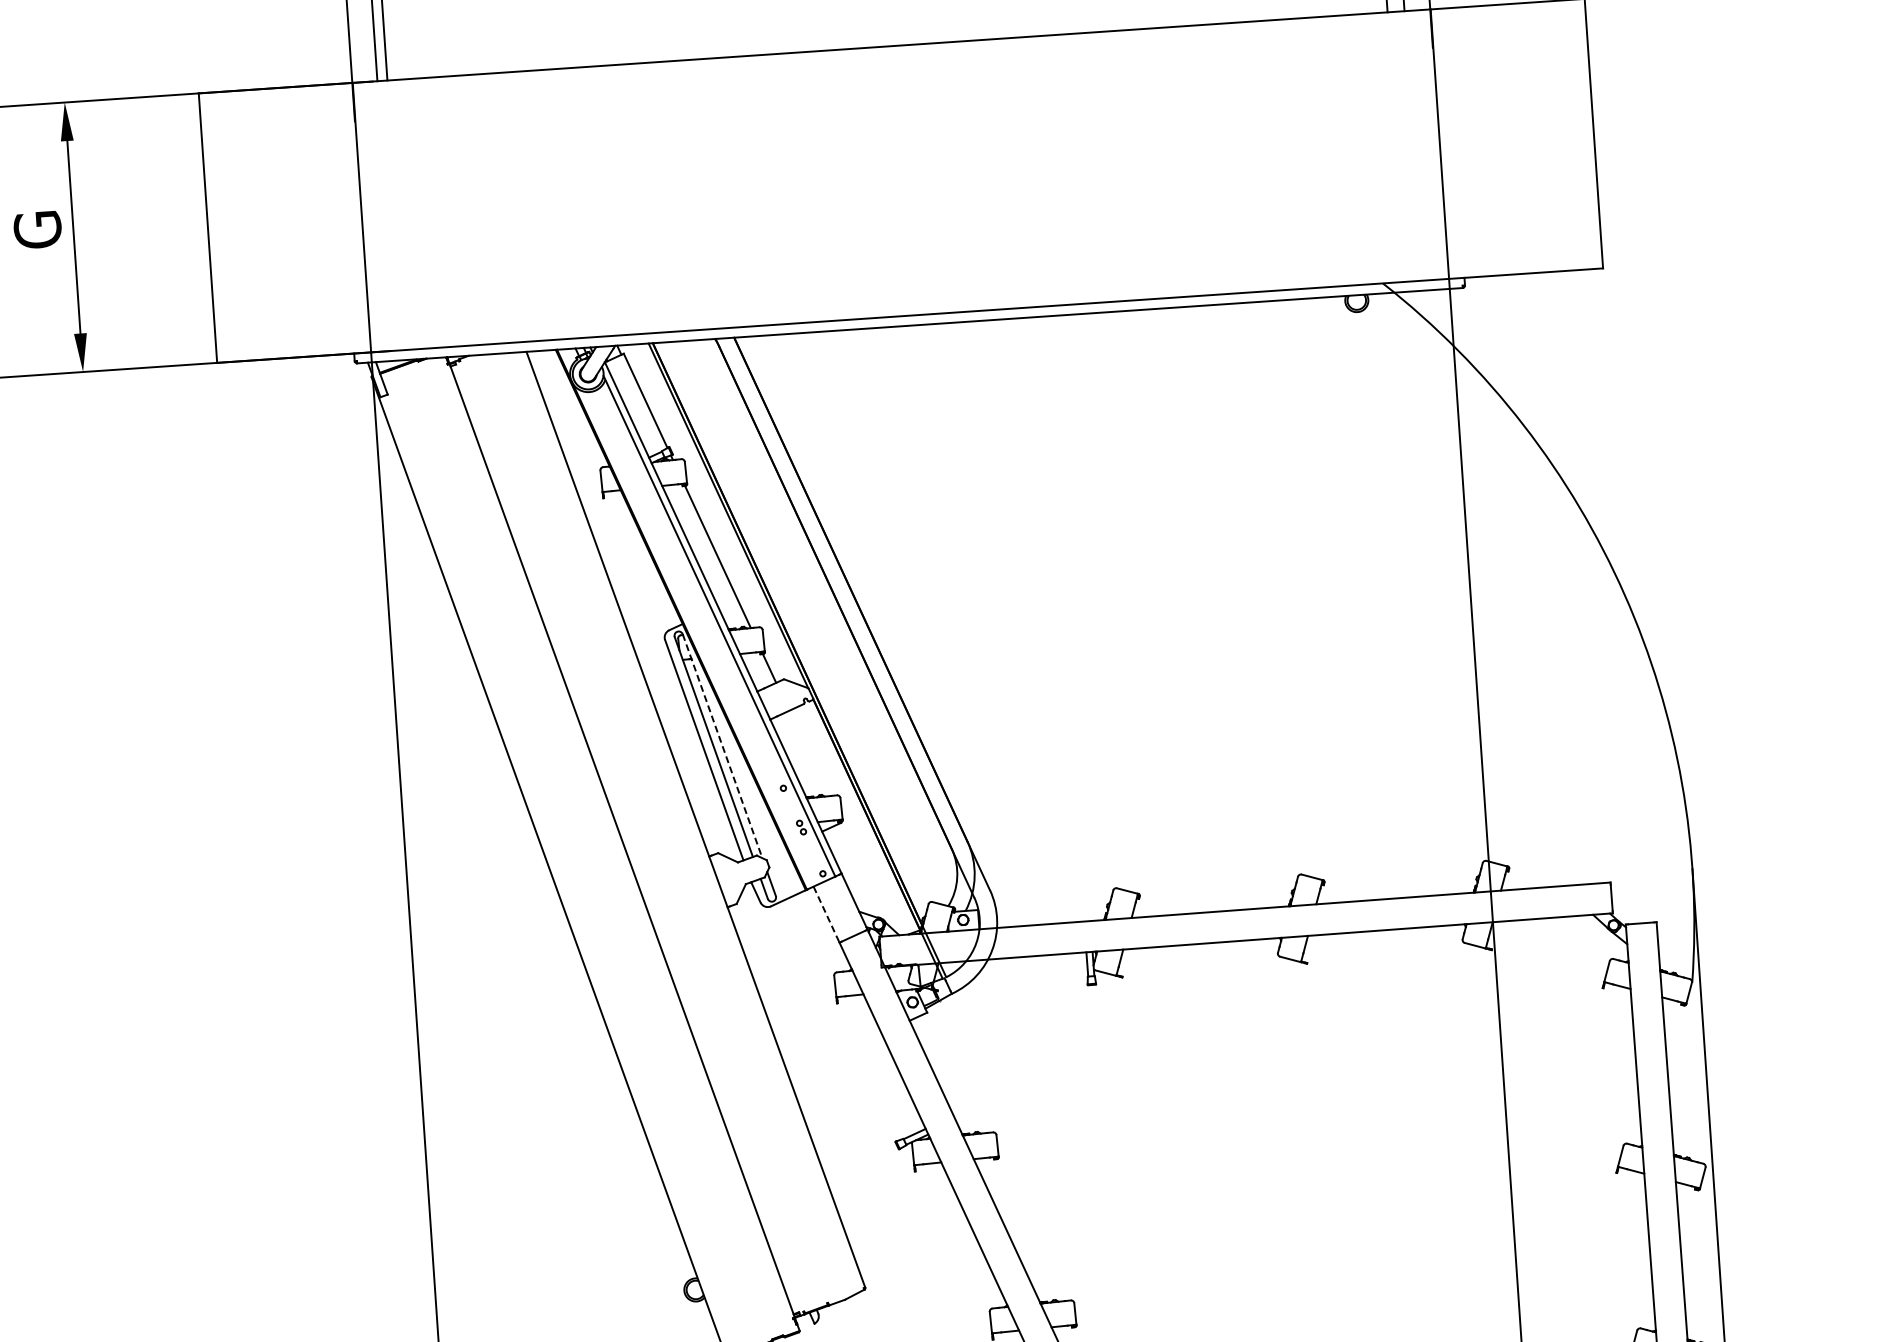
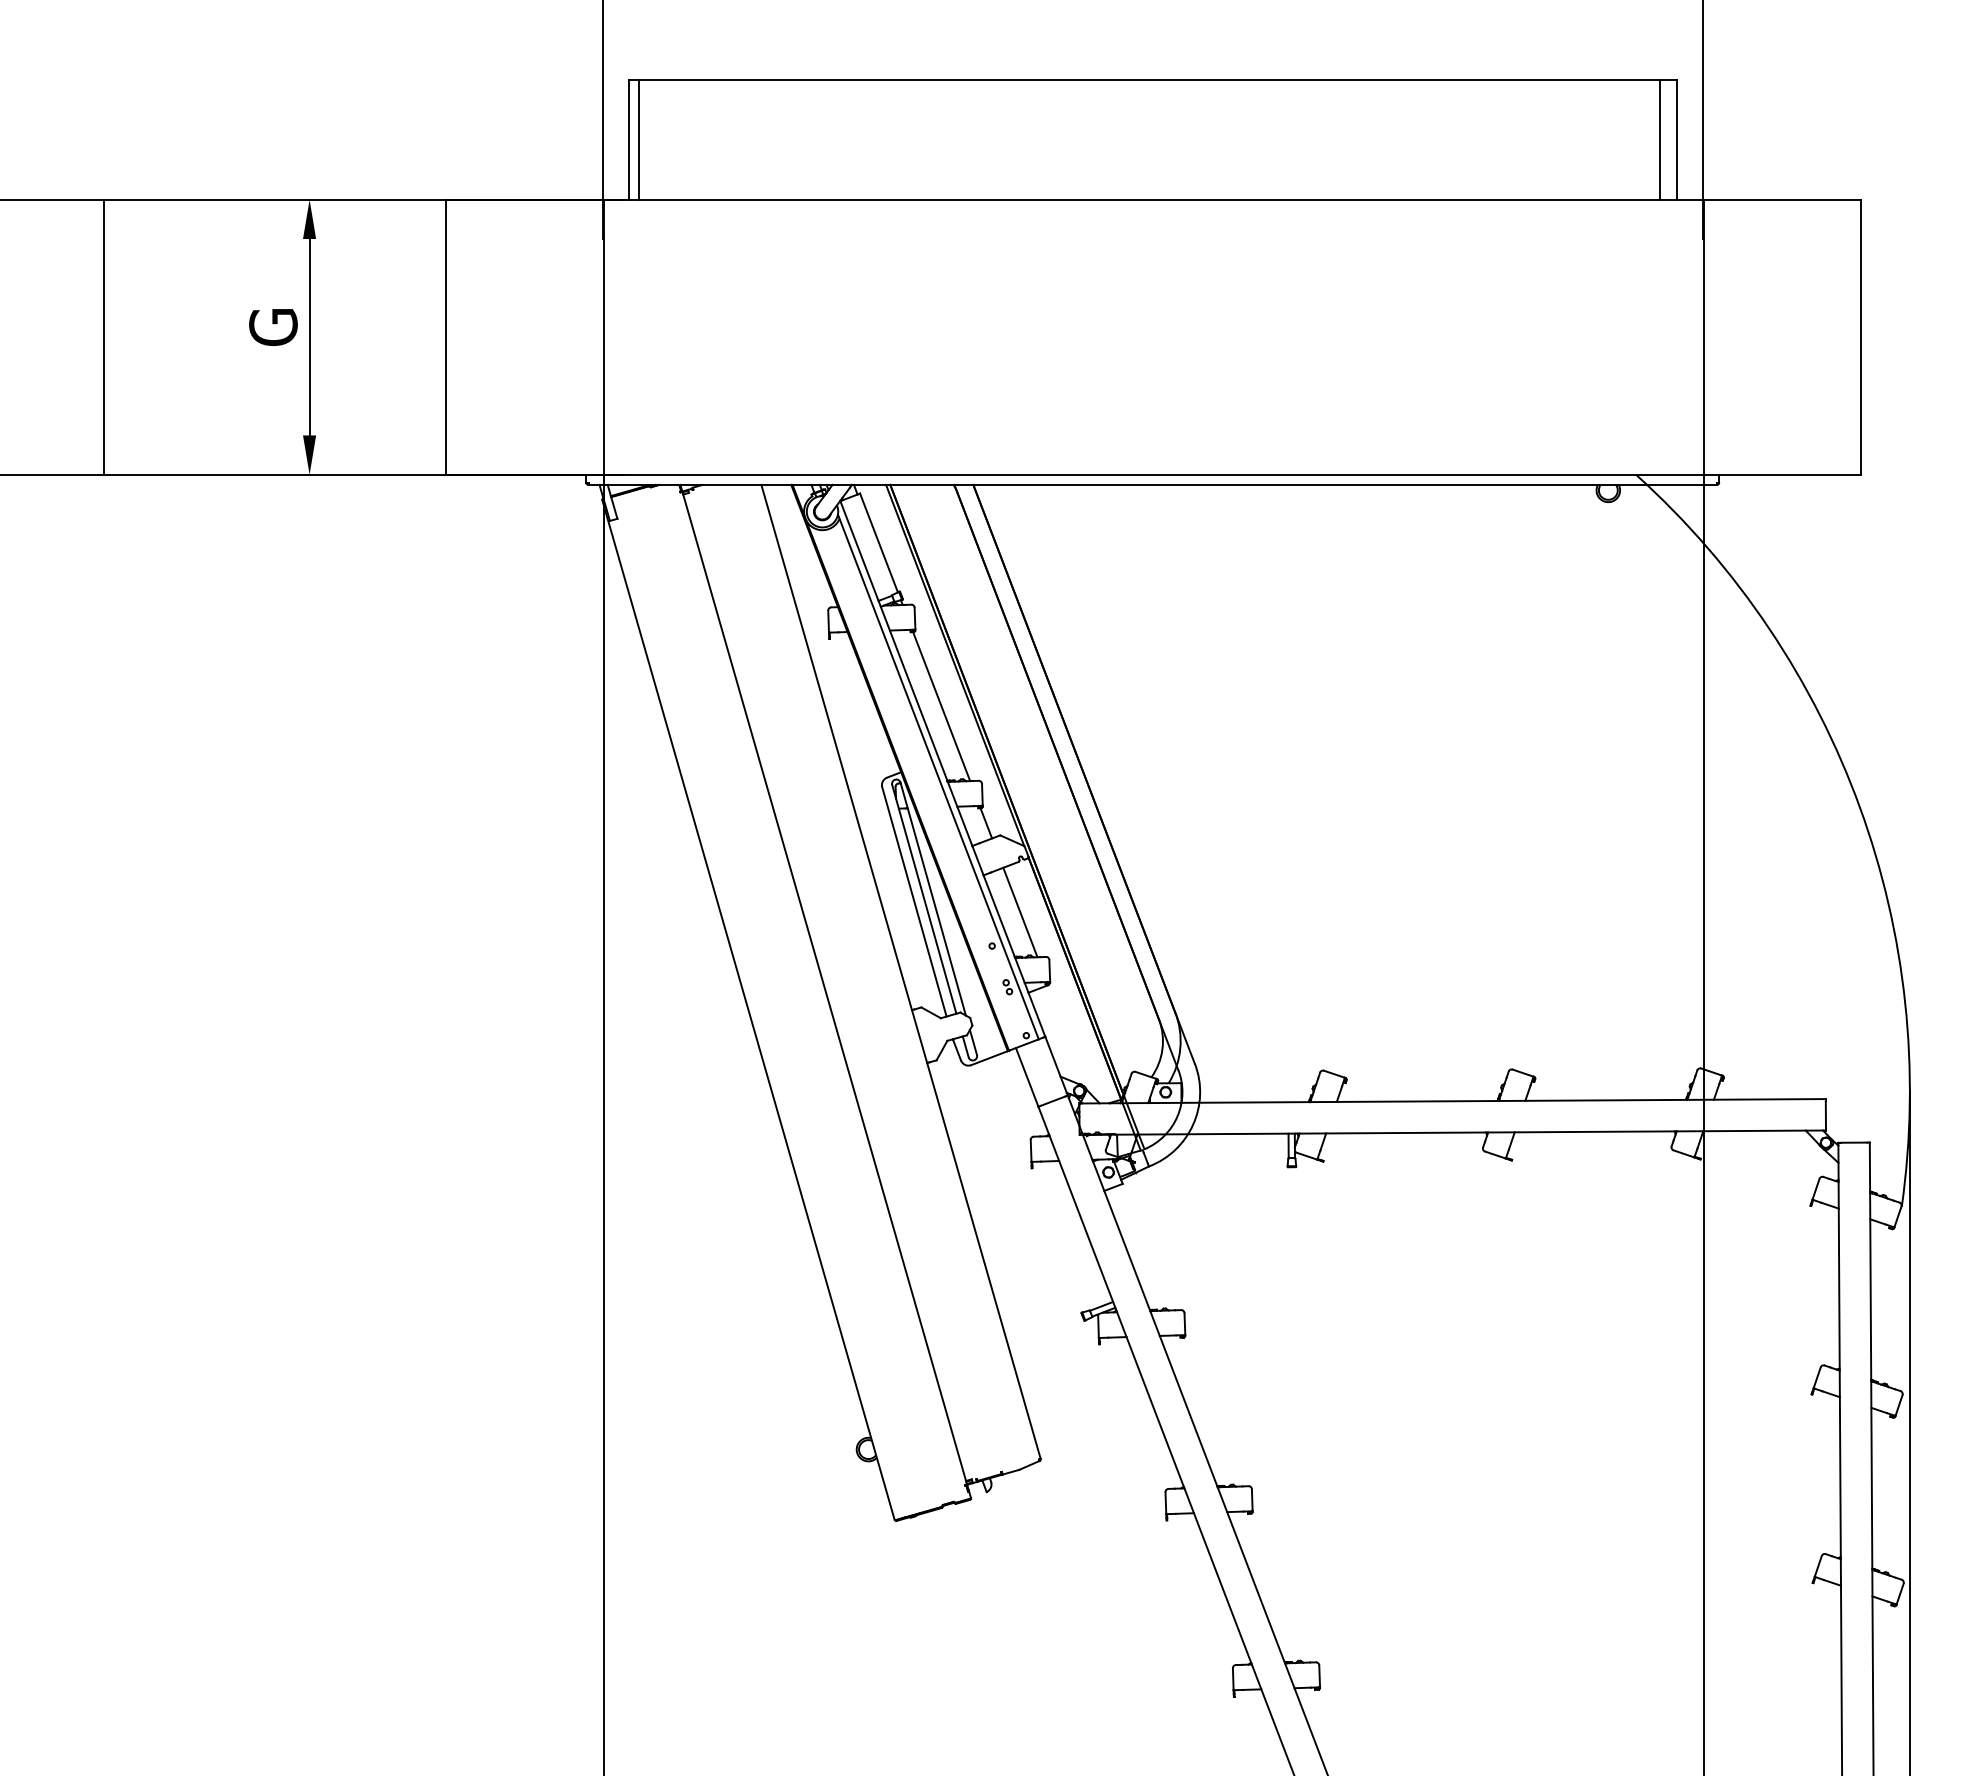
line: (722, 746) -> (933, 899), dashed -> solid
line: (808, 753) -> (1020, 912), added
line: (826, 914) -> (1027, 1077), dashed -> solid

